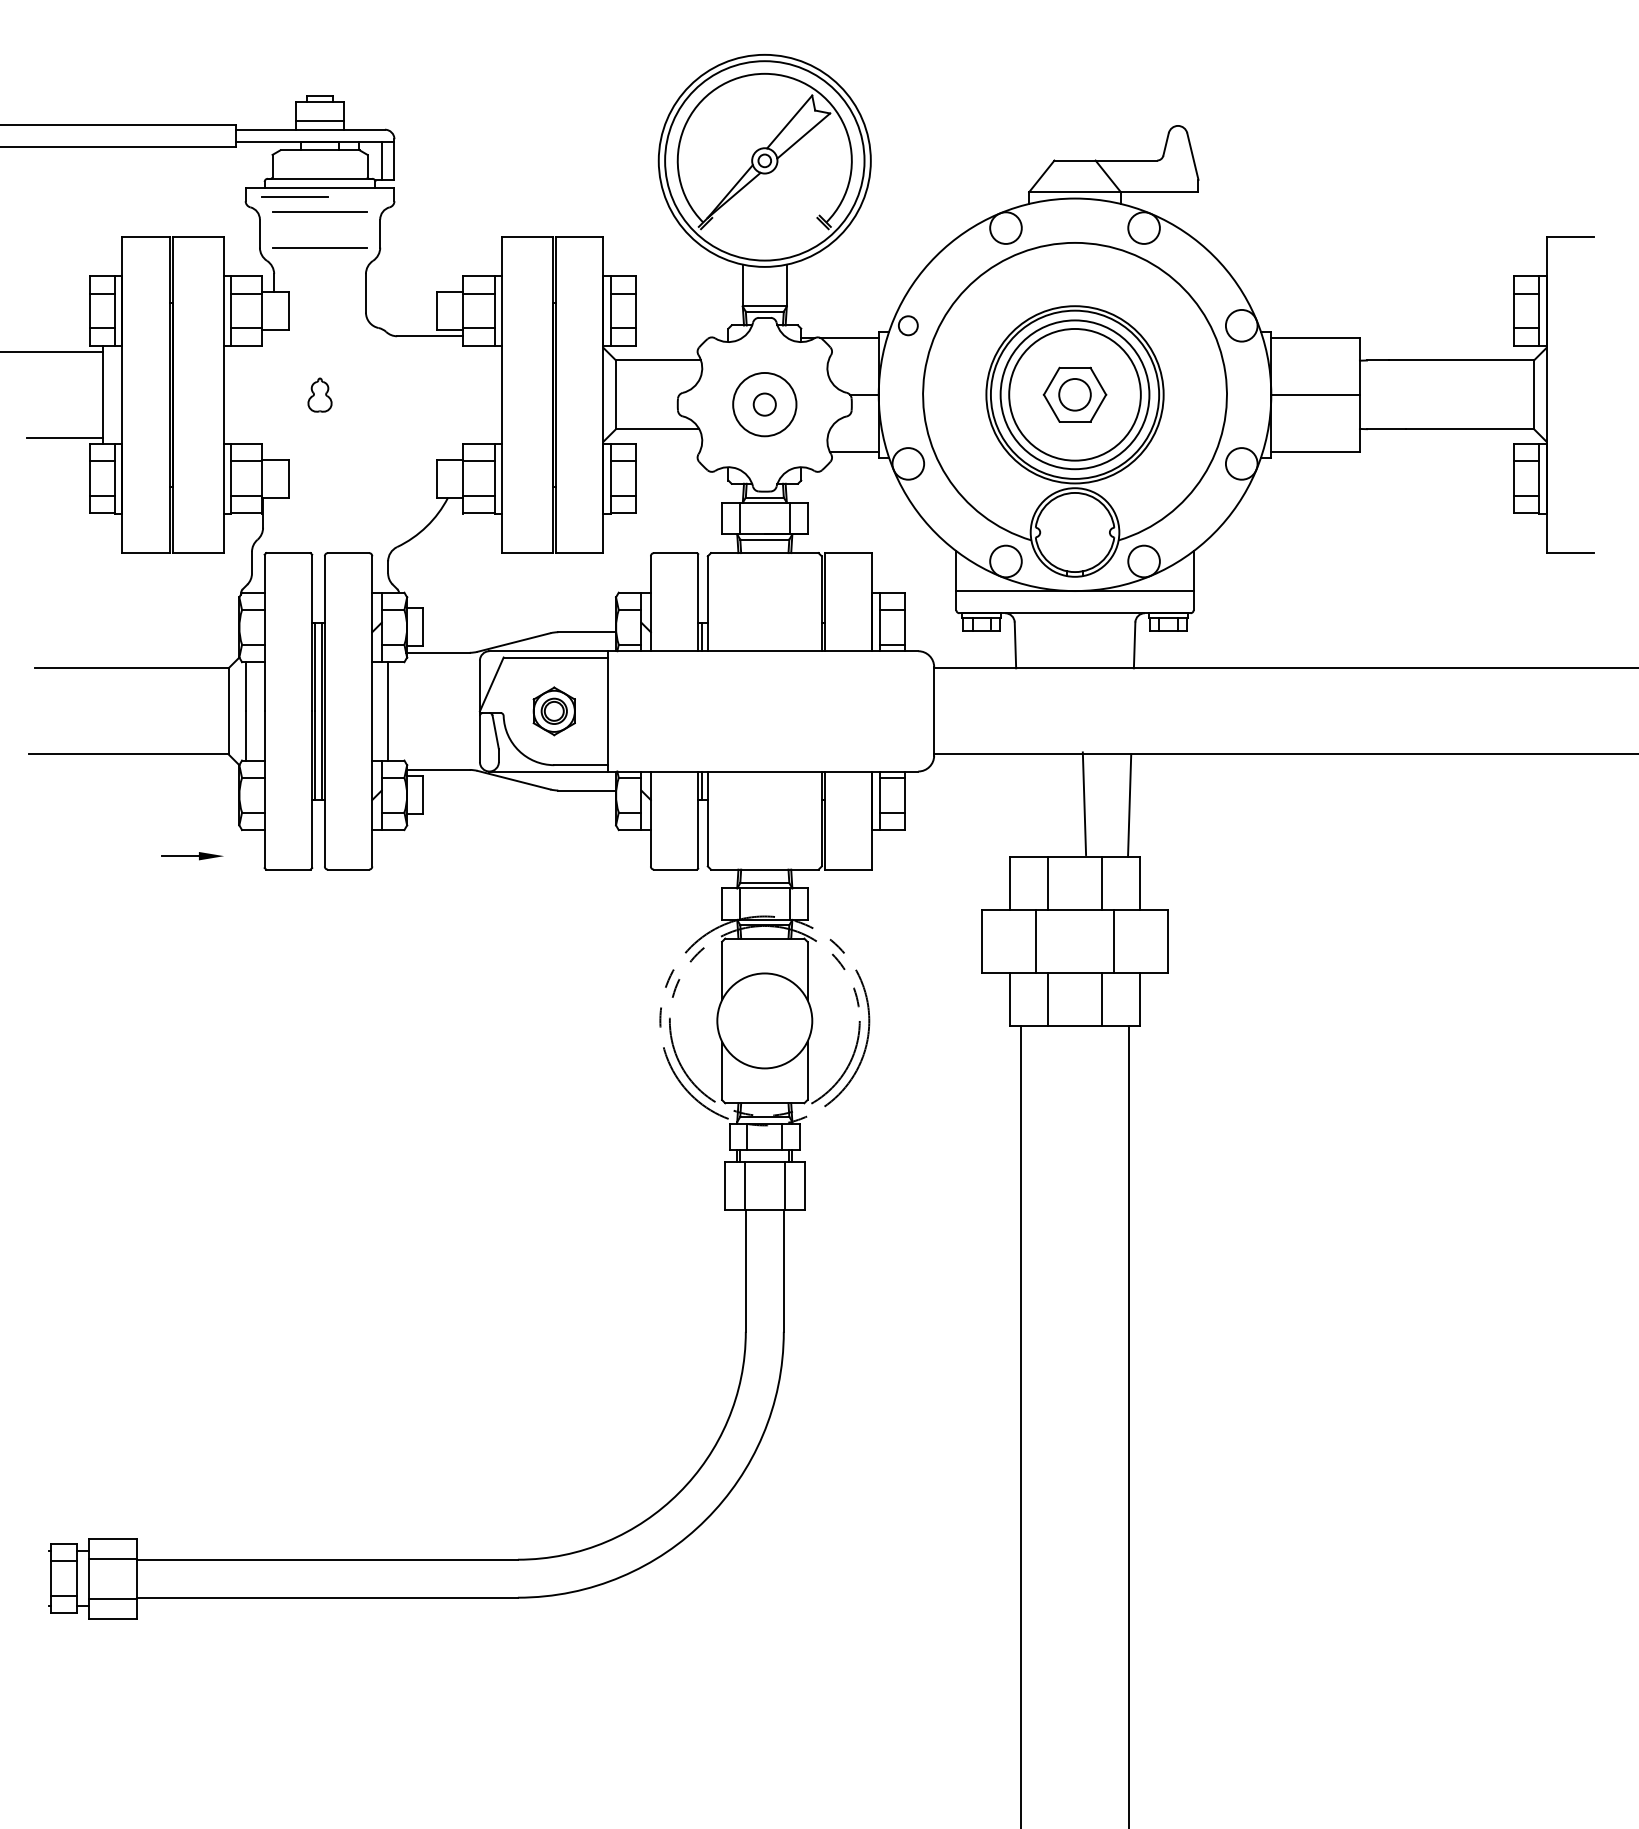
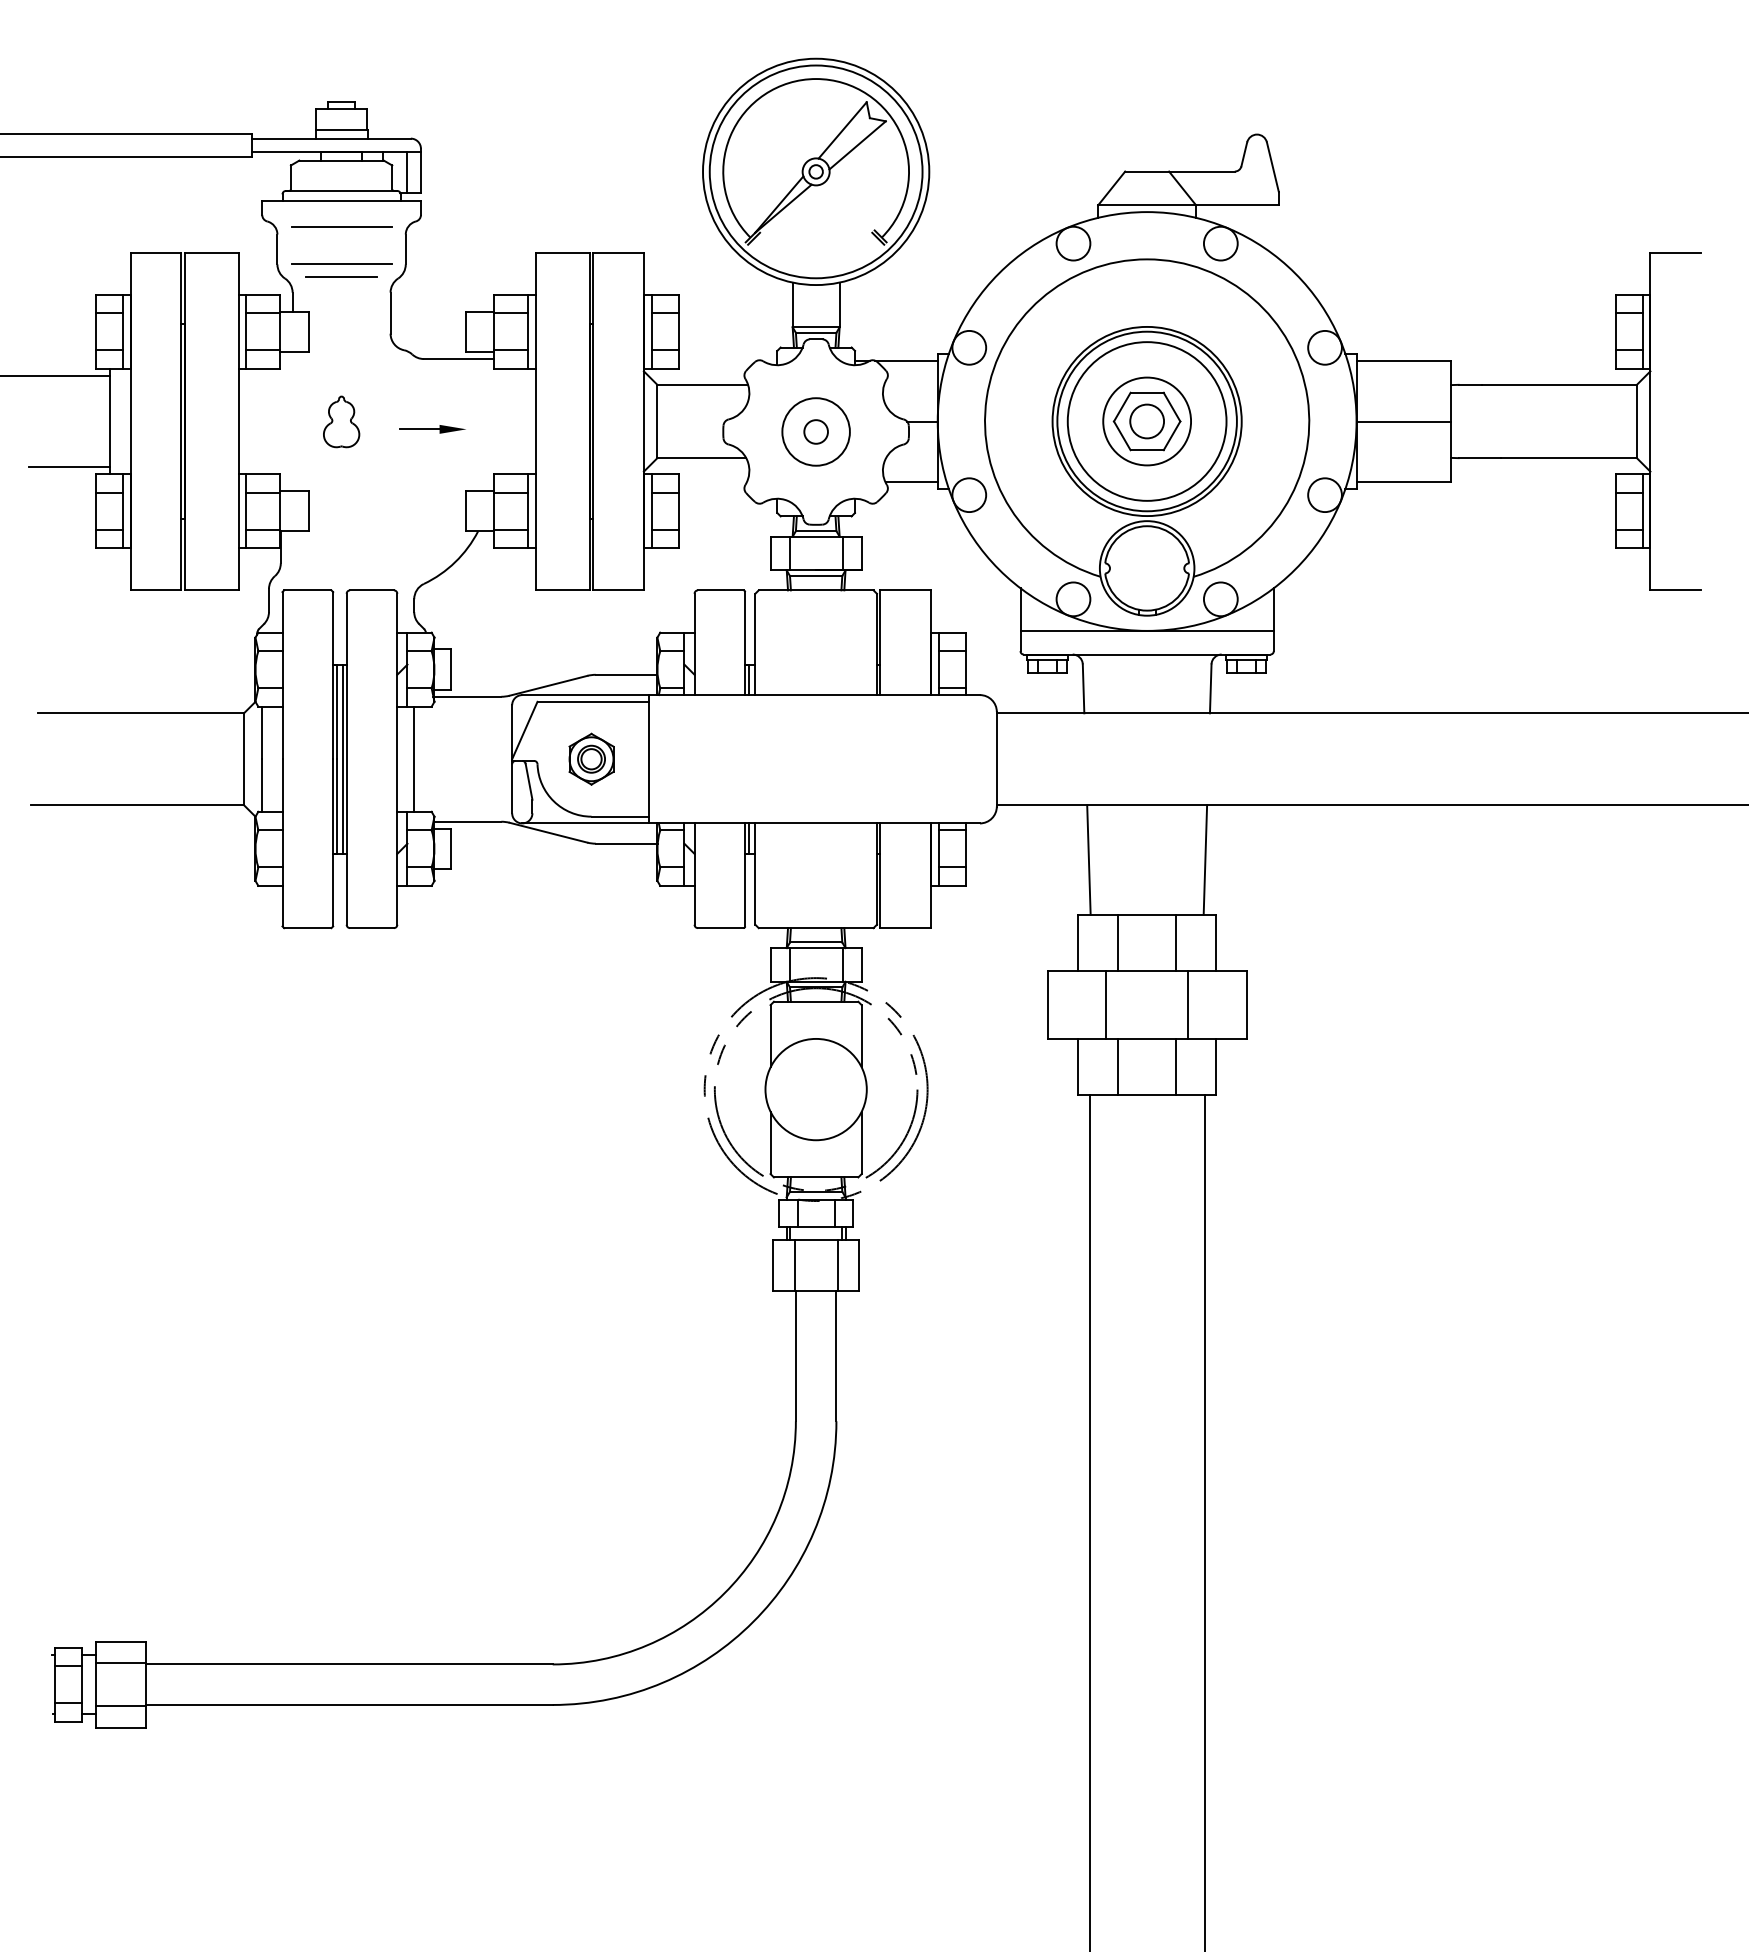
line: (294, 196) -> (341, 277), moved
circle: (908, 325) -> (969, 347), size x1.67
part: (319, 394) -> (341, 421), size x1.43
circle: (1074, 394) -> (1146, 421), size x0.62
line: (1084, 803) -> (1088, 859), moved
part: (192, 856) -> (432, 429), moved

